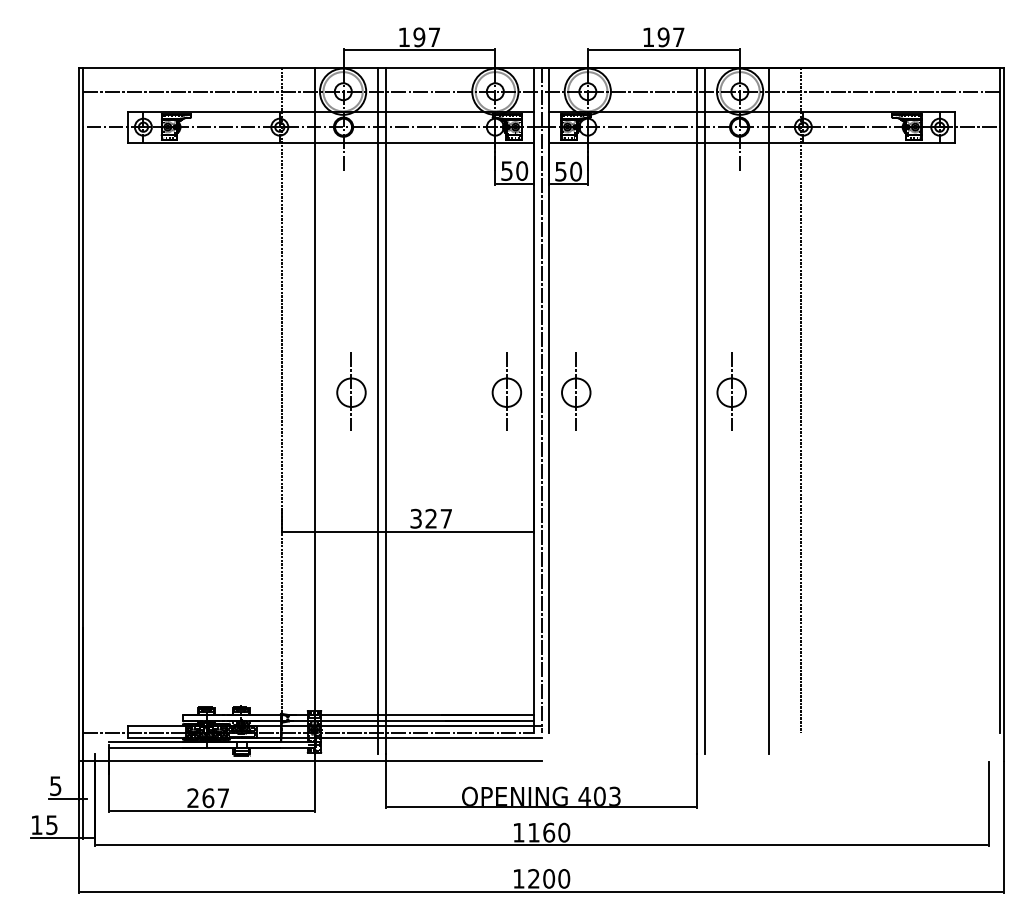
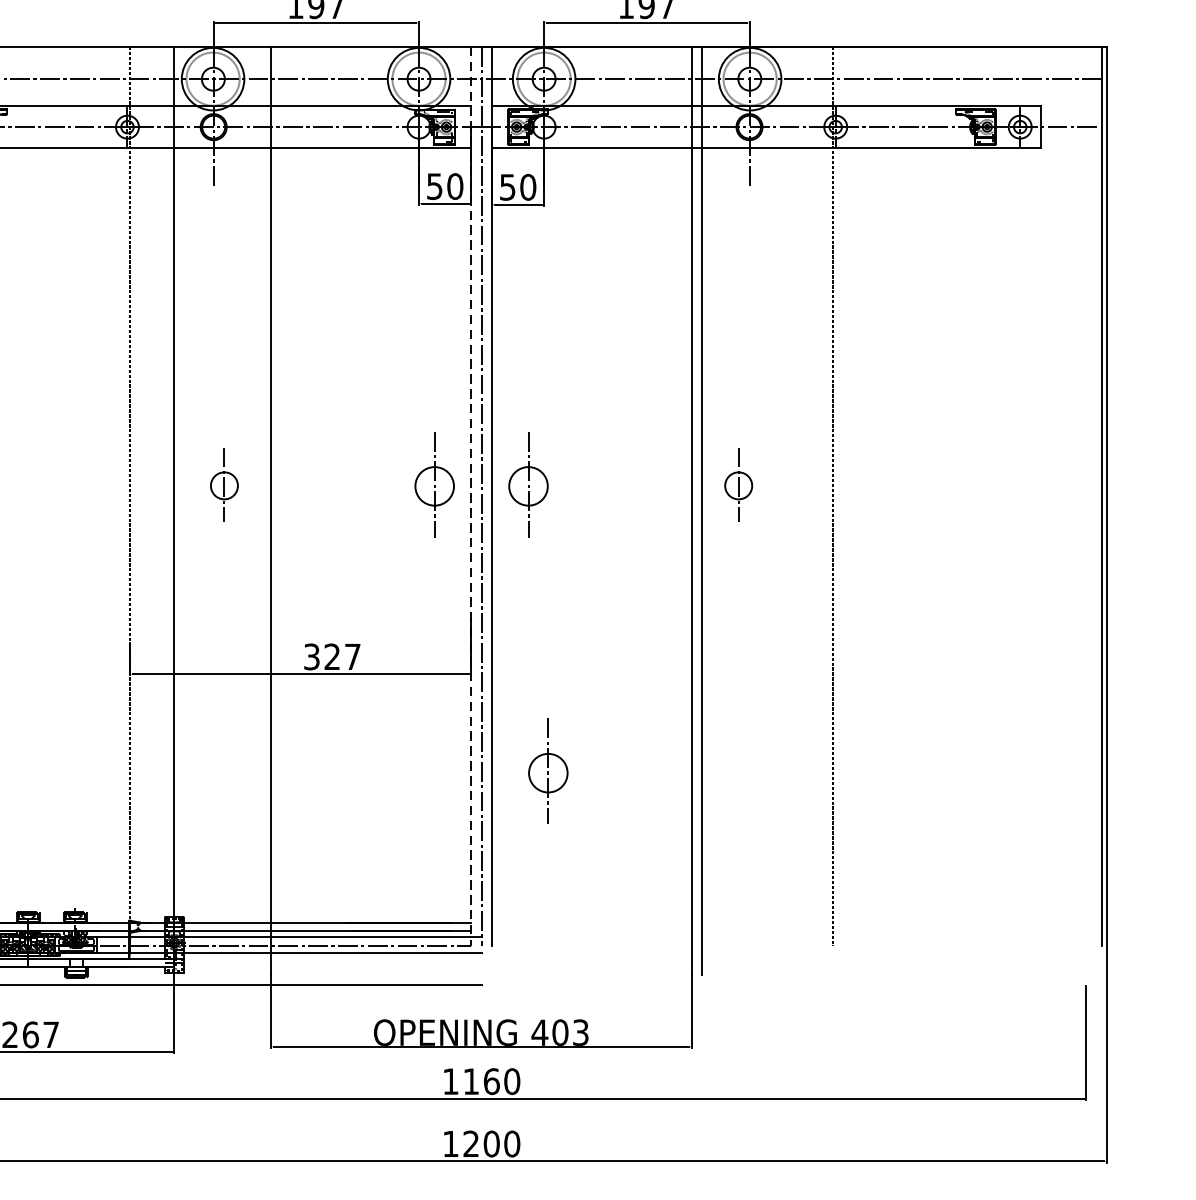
part: (351, 391) -> (224, 484), size x0.7
part: (731, 391) -> (738, 484), size x0.7
line: (533, 400) -> (470, 496), solid -> dashed
line: (378, 410) -> (260, 510), removed
line: (768, 410) -> (788, 510), removed
part: (590, 603) -> (547, 771), added

